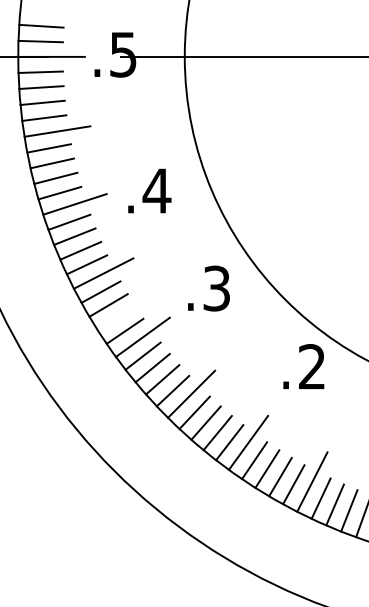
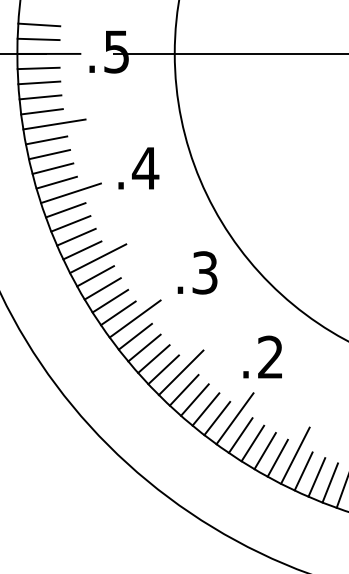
text: (149, 190) -> (138, 167), moved
line: (116, 318) -> (110, 301), added
text: (303, 366) -> (262, 356), moved

